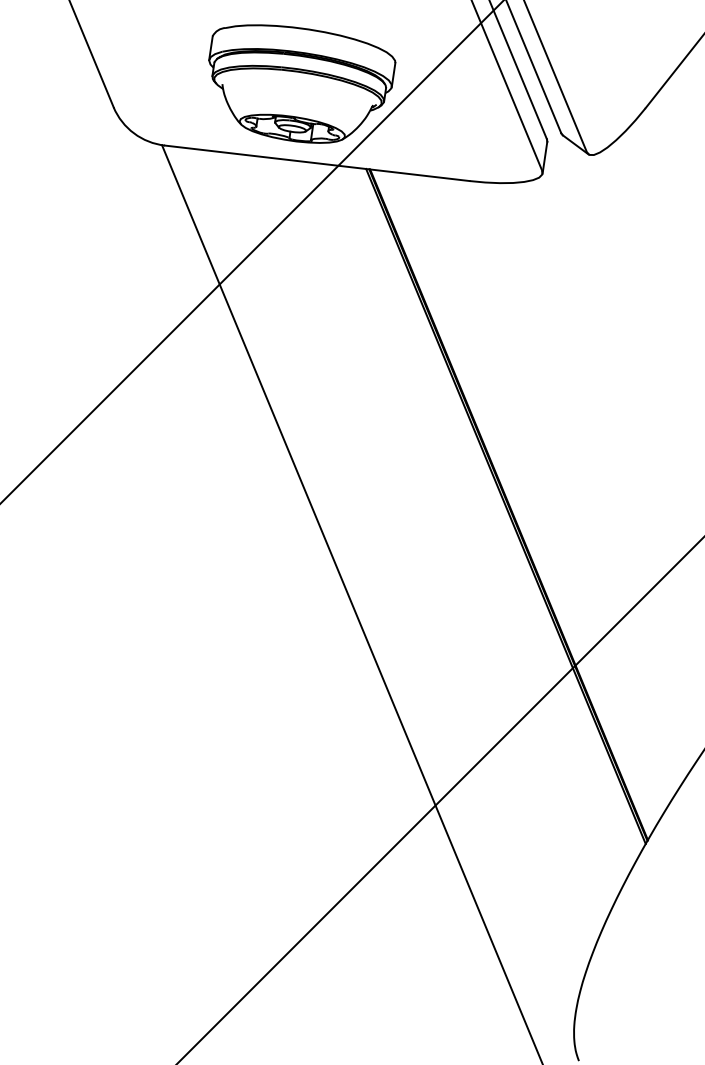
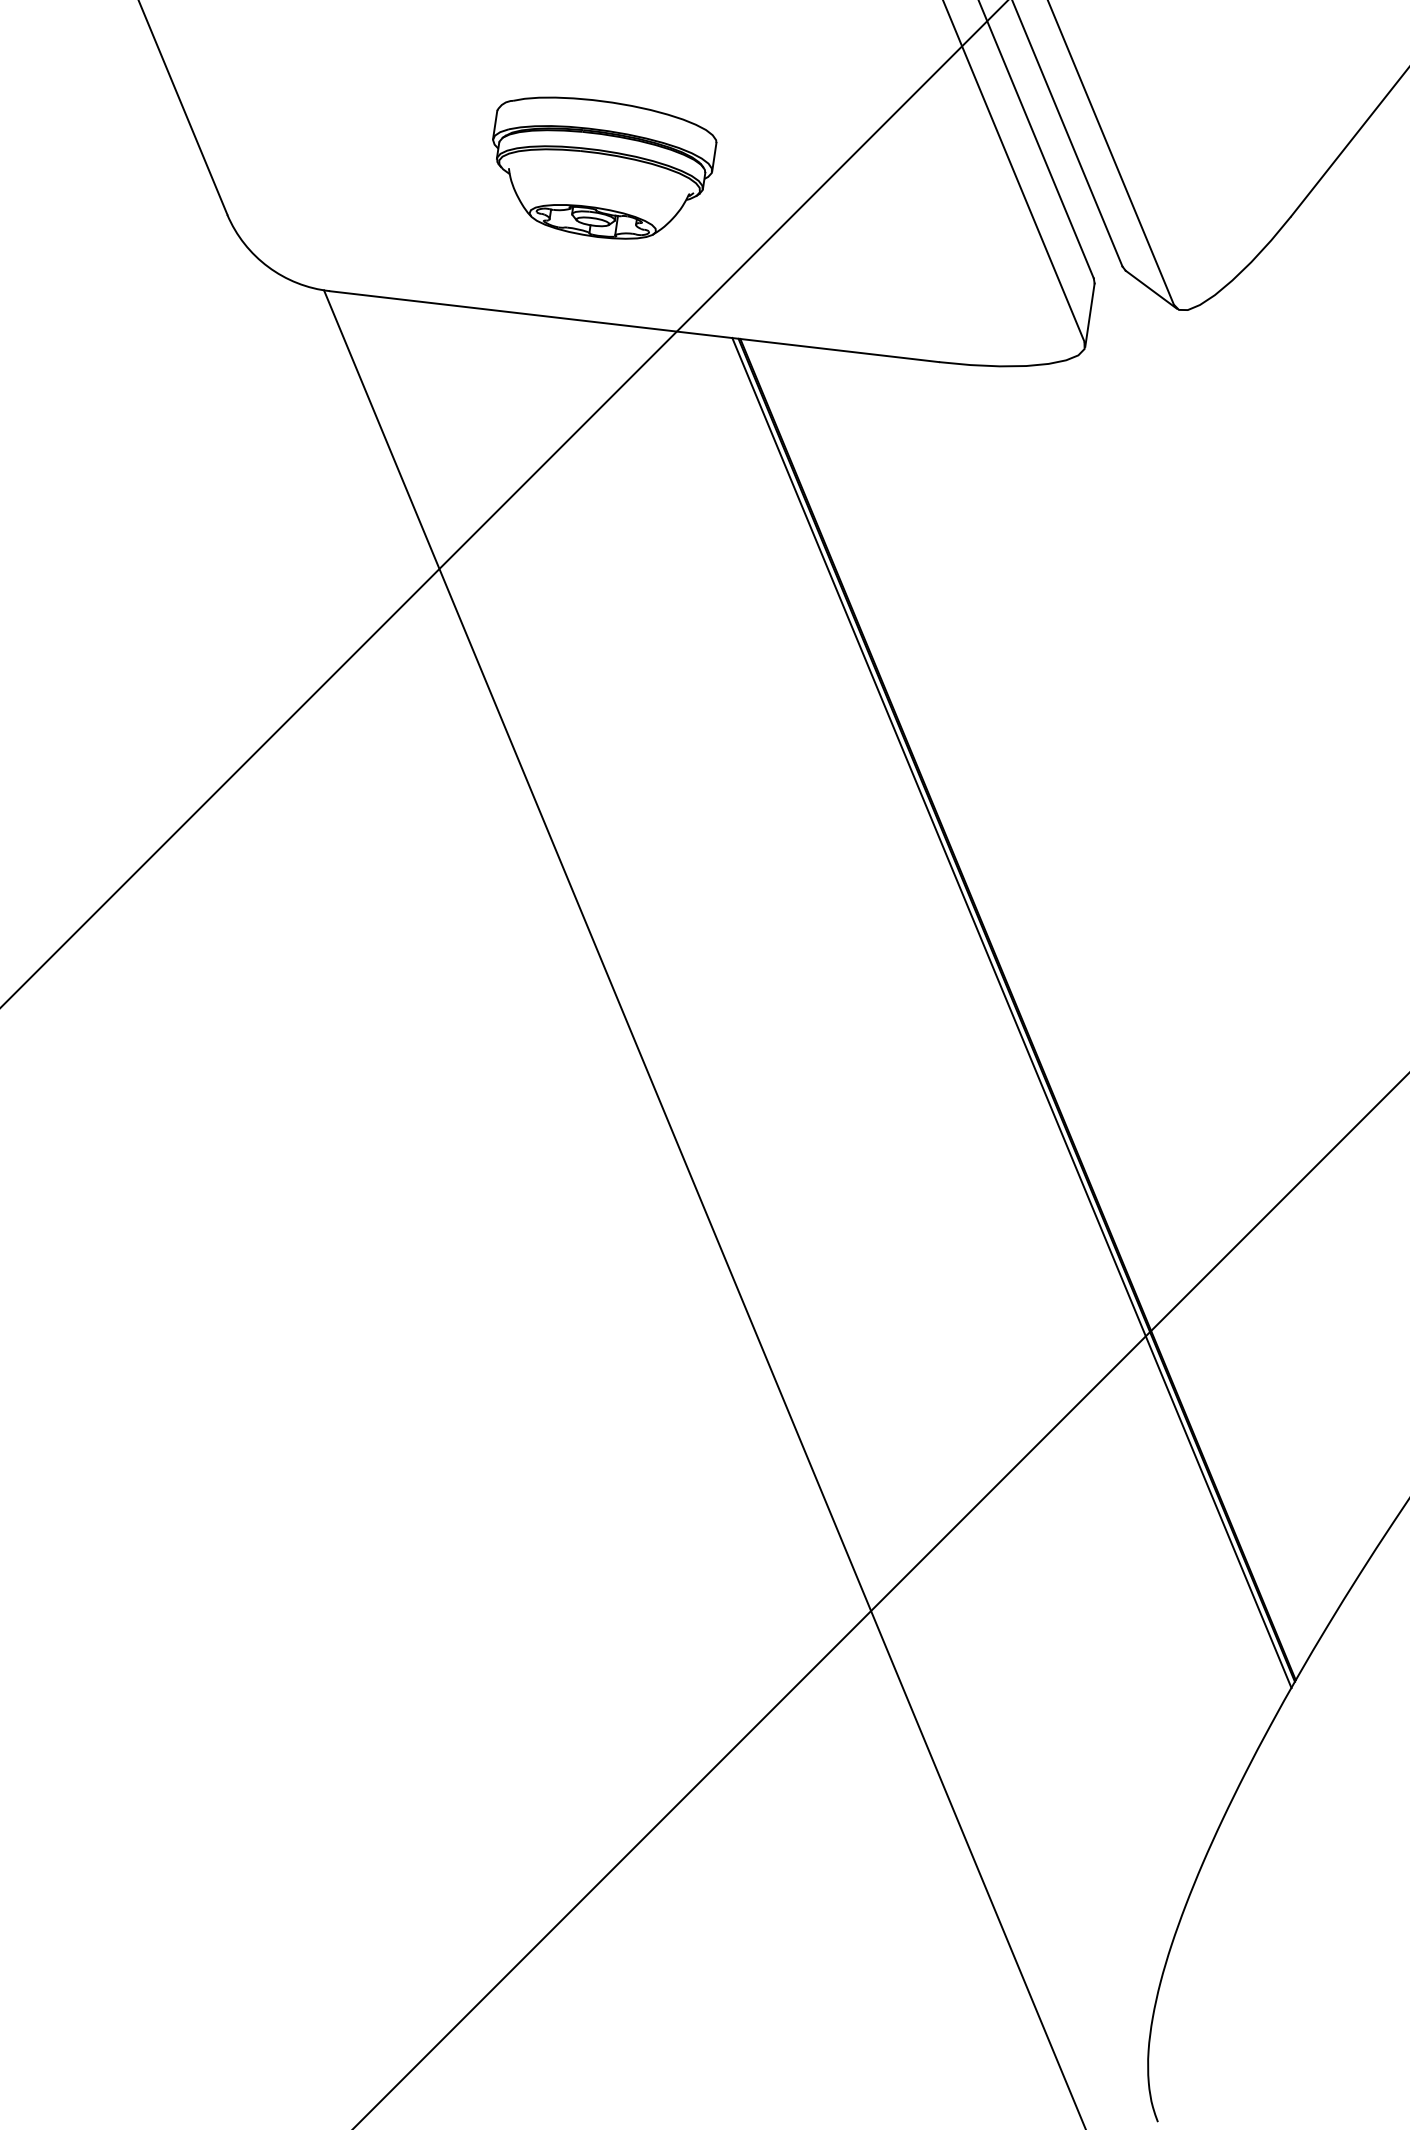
part: (302, 83) -> (605, 167), size x0.6

